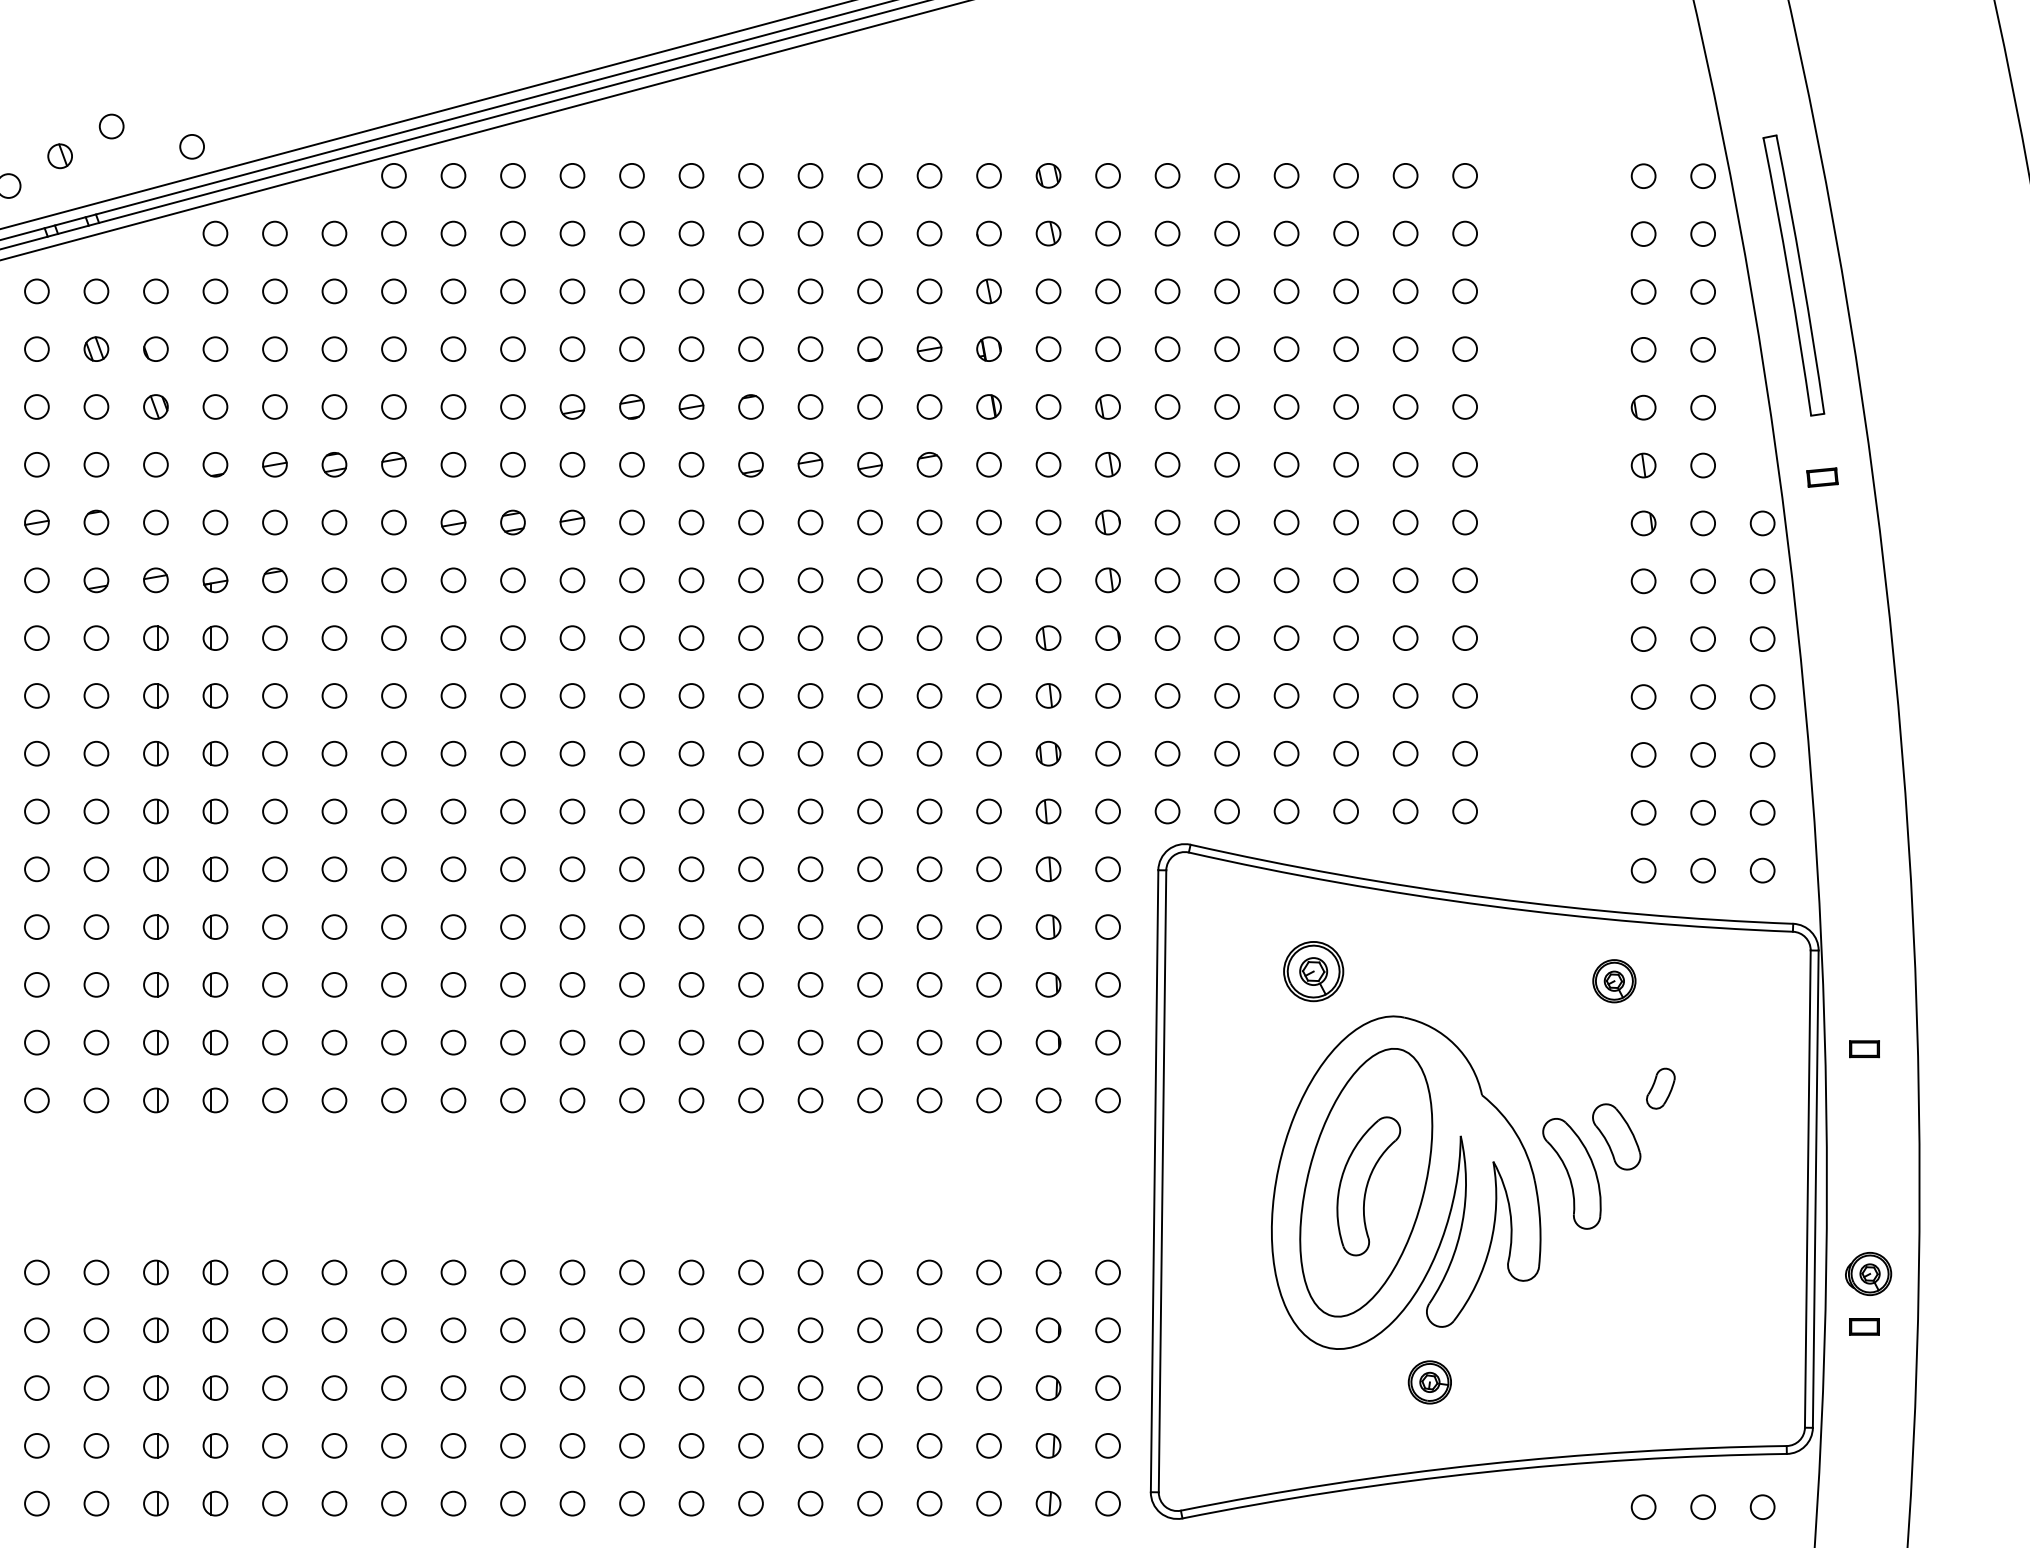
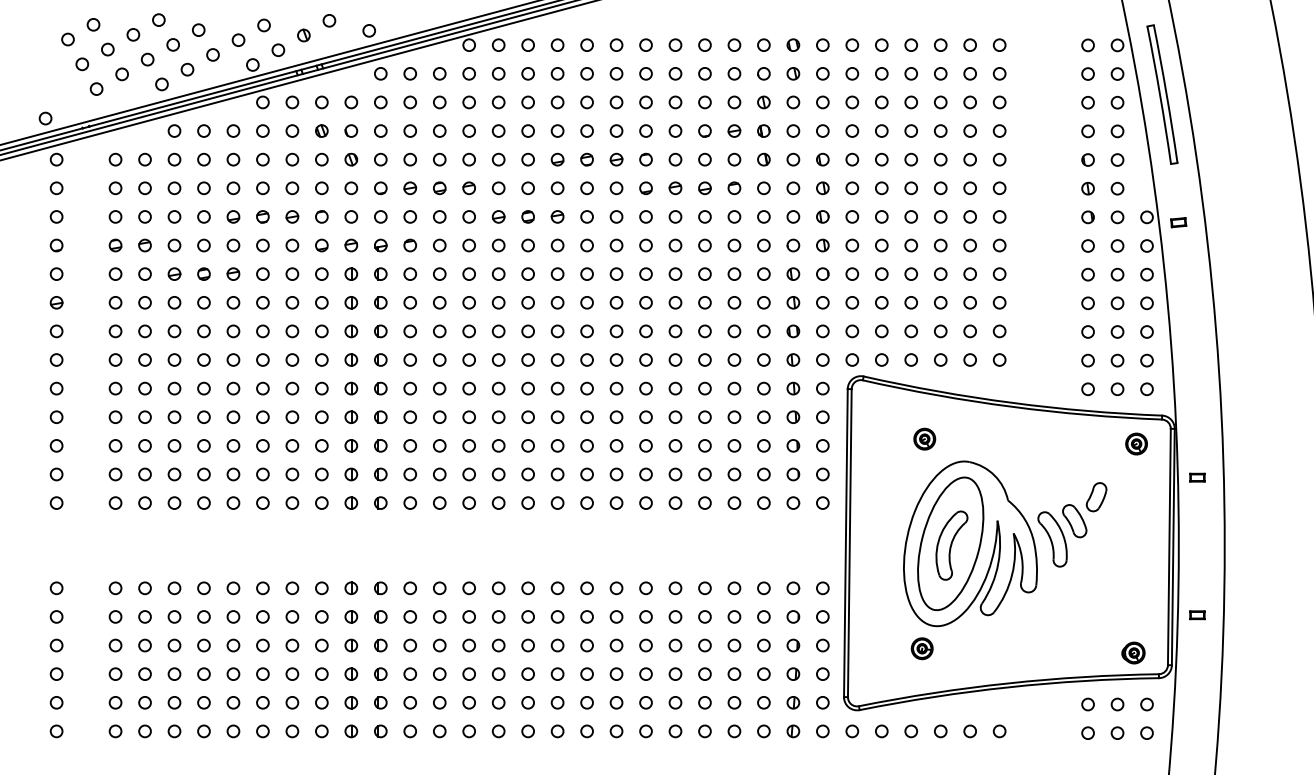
part: (1822, 477) -> (1178, 222), moved
part: (1313, 969) -> (924, 438), size x0.71
part: (1614, 980) -> (1136, 443), moved
part: (1660, 1089) -> (1096, 497), size x1.43
part: (1868, 1272) -> (1133, 652), moved
part: (1428, 1381) -> (921, 648), moved

